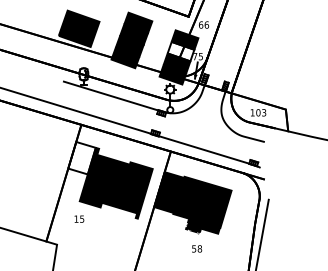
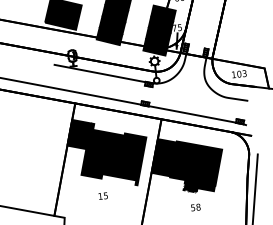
fill: (180, 51) -> (160, 24), added
fill: (81, 157) -> (78, 133), added
text: (79, 218) -> (103, 195), moved

